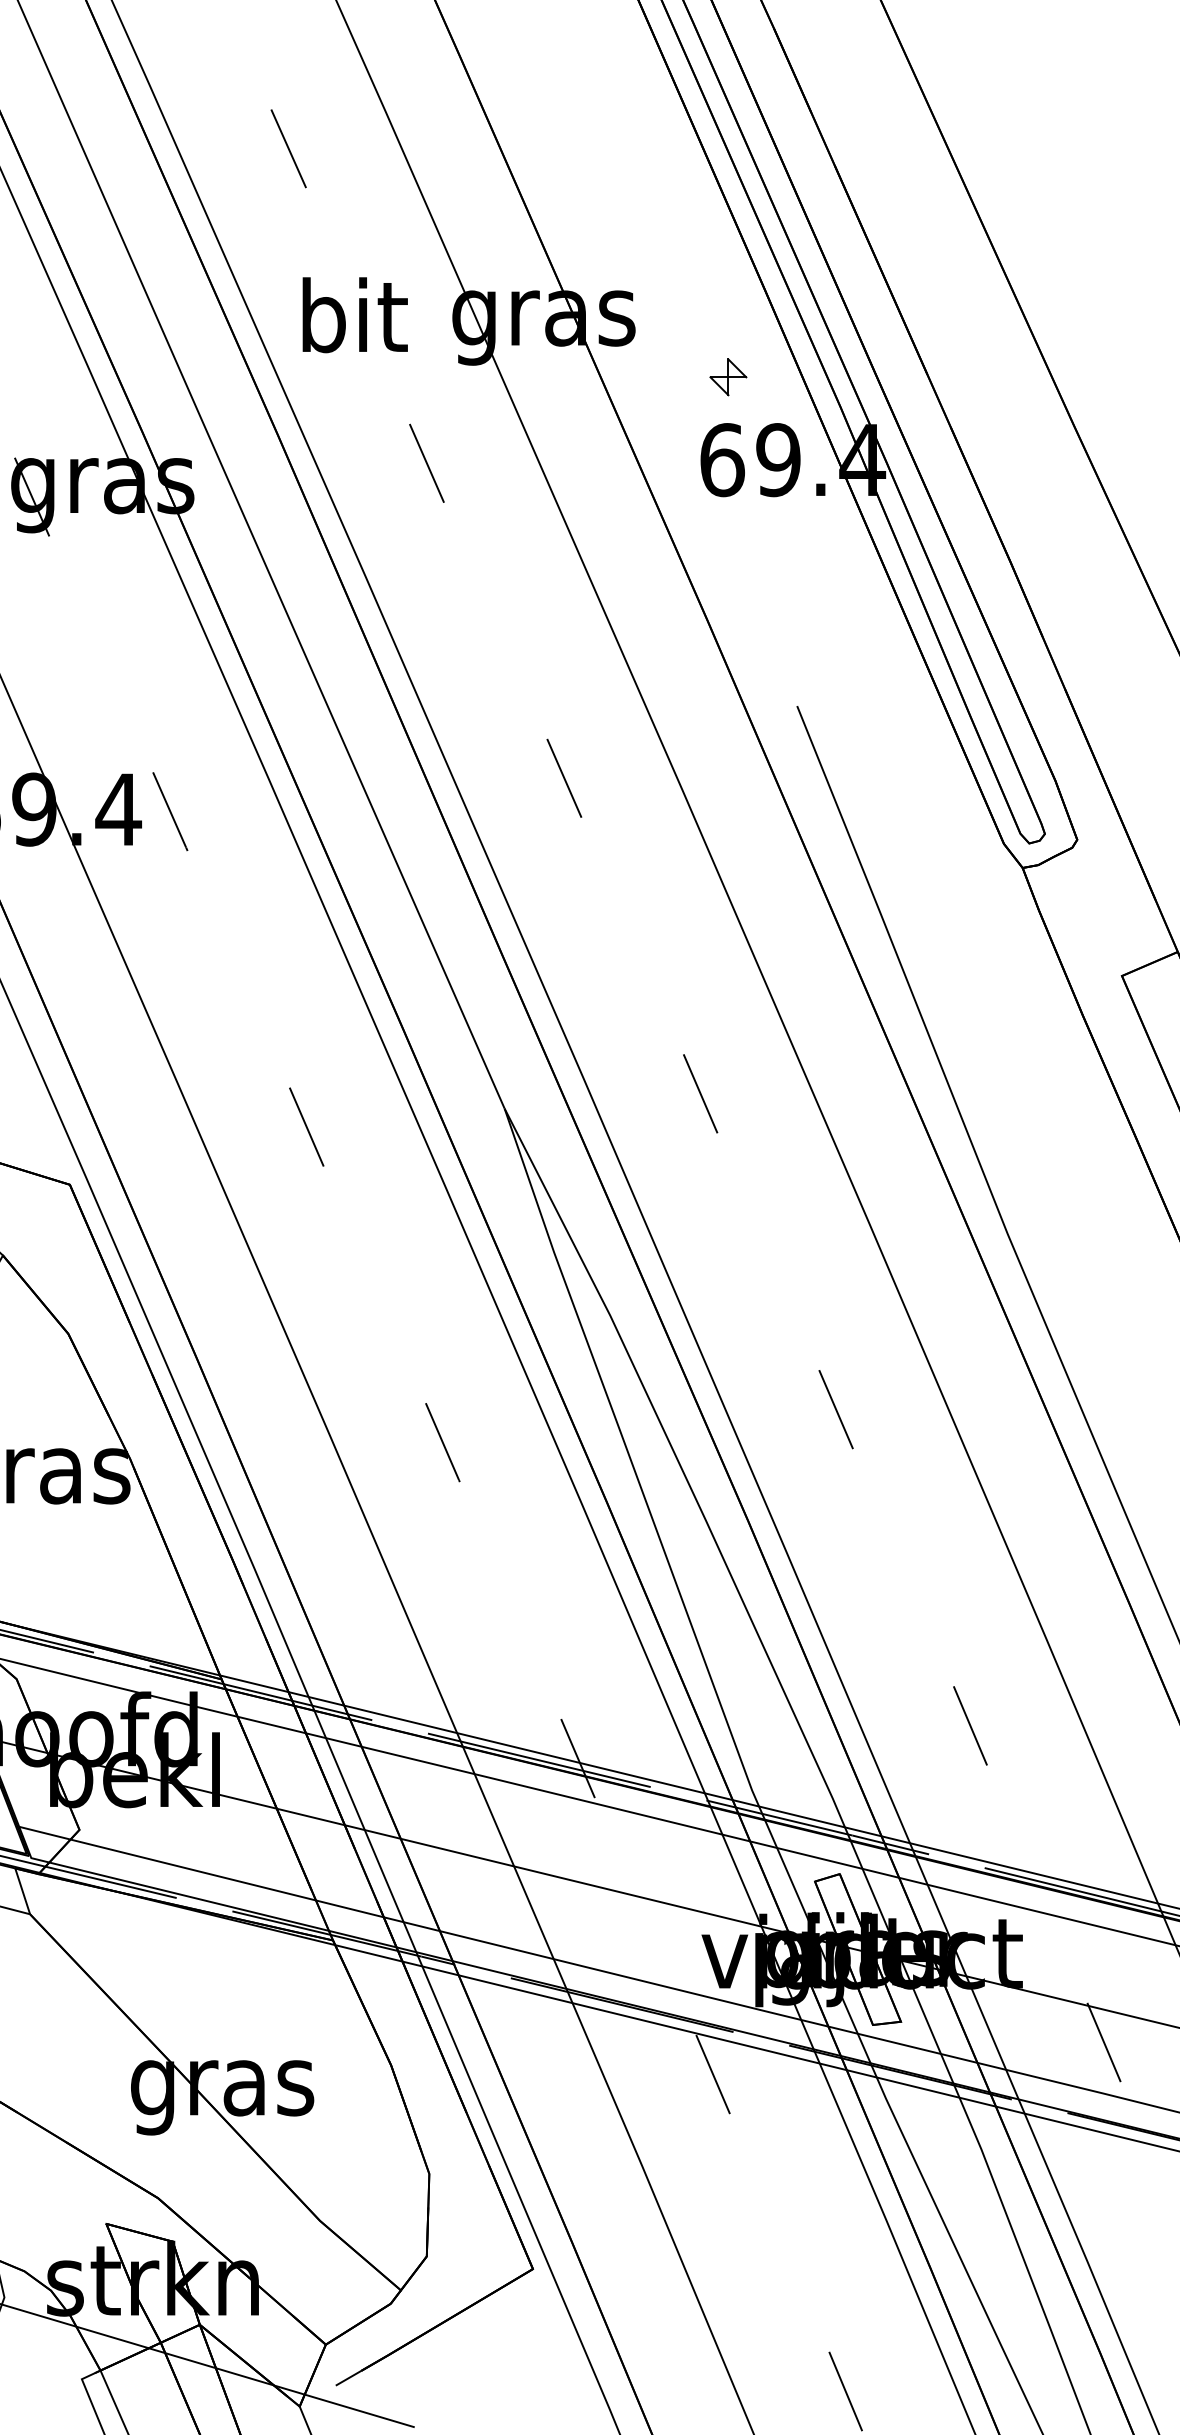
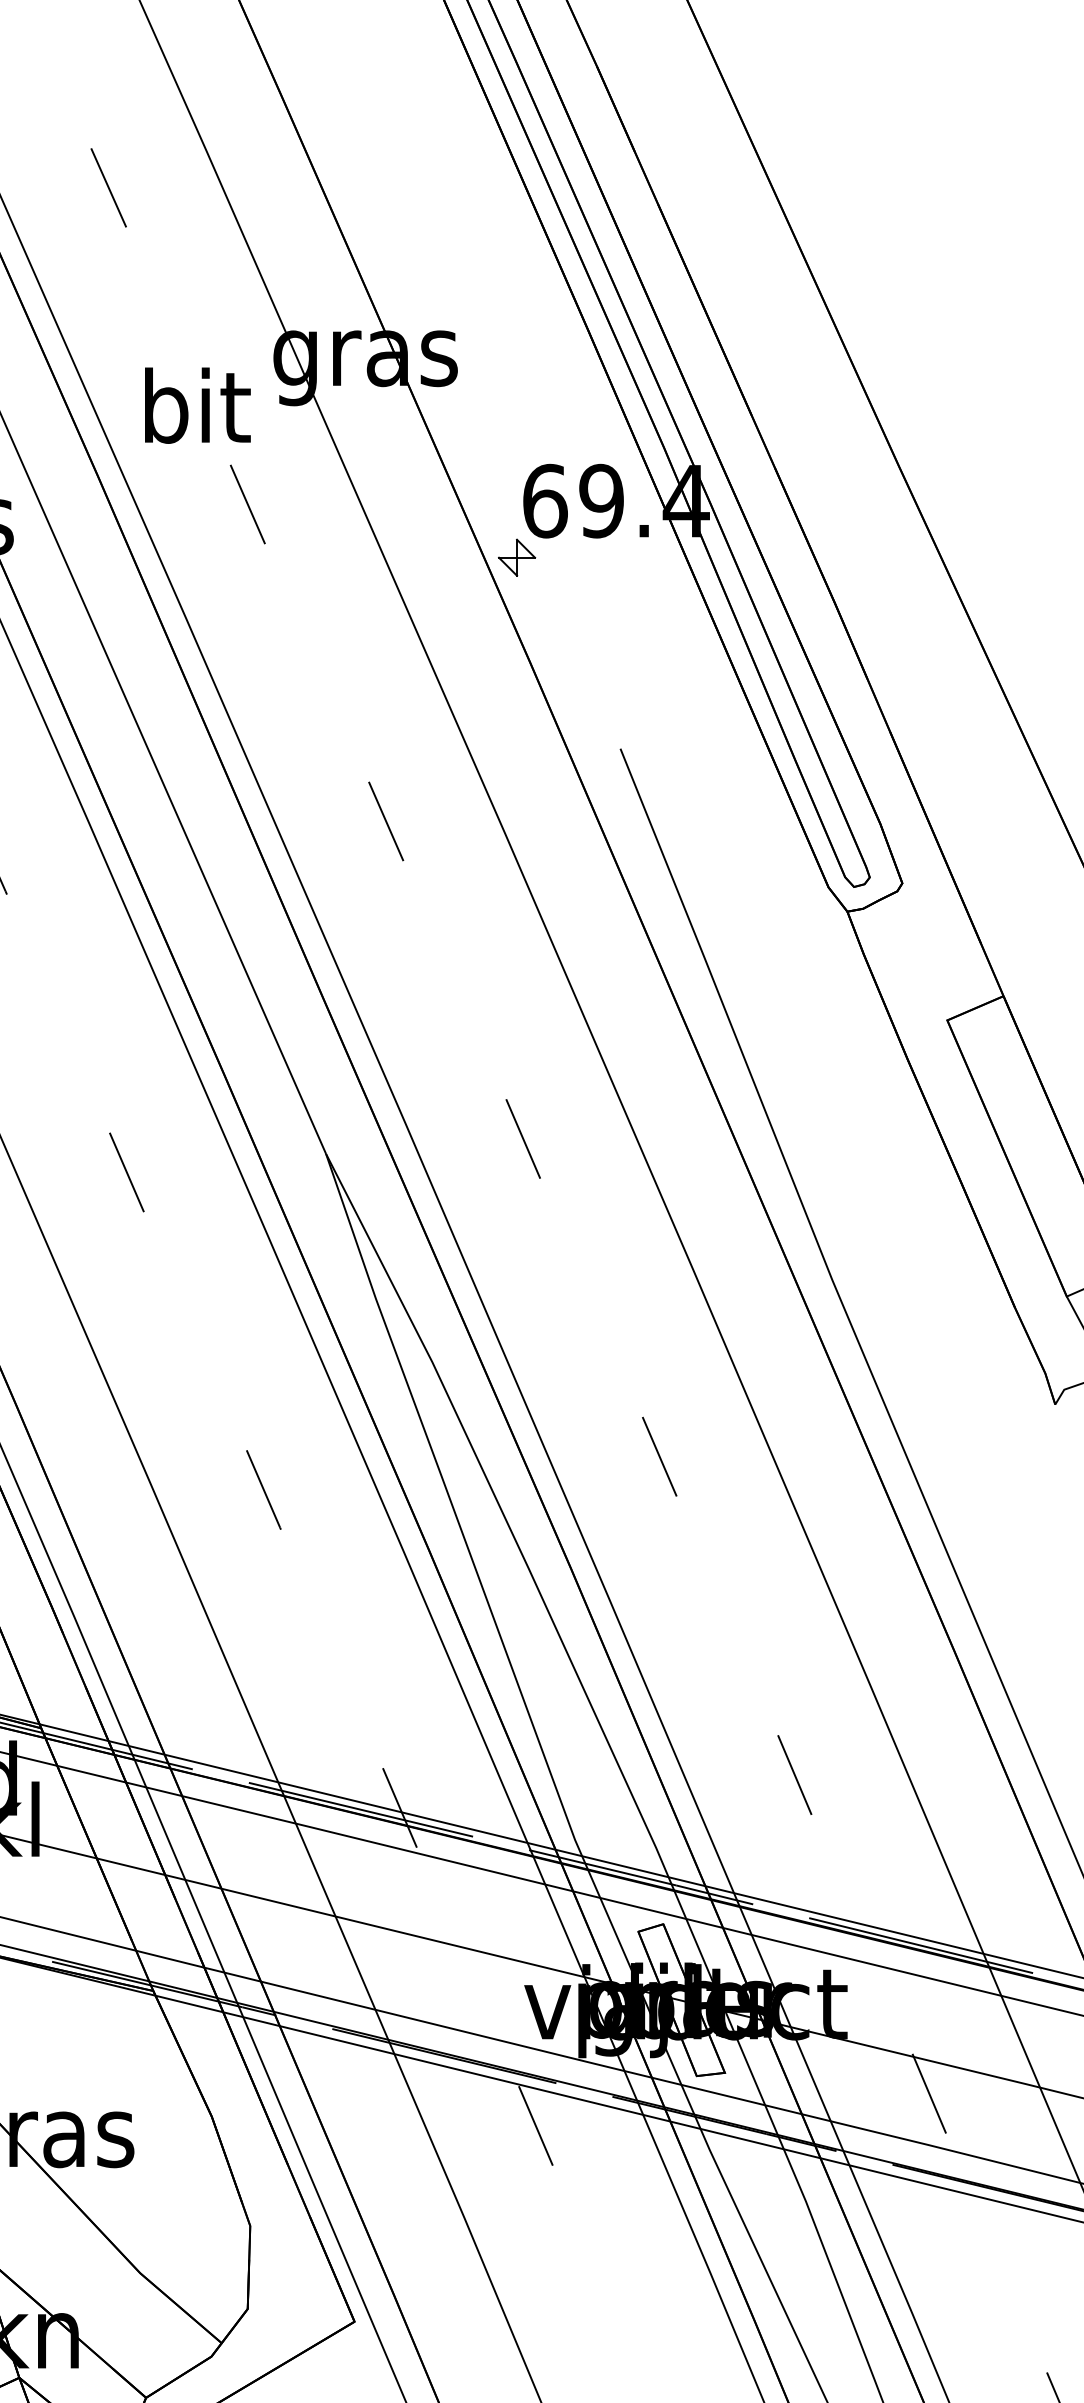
text: (354, 315) -> (197, 405), moved
part: (728, 377) -> (517, 557), moved

